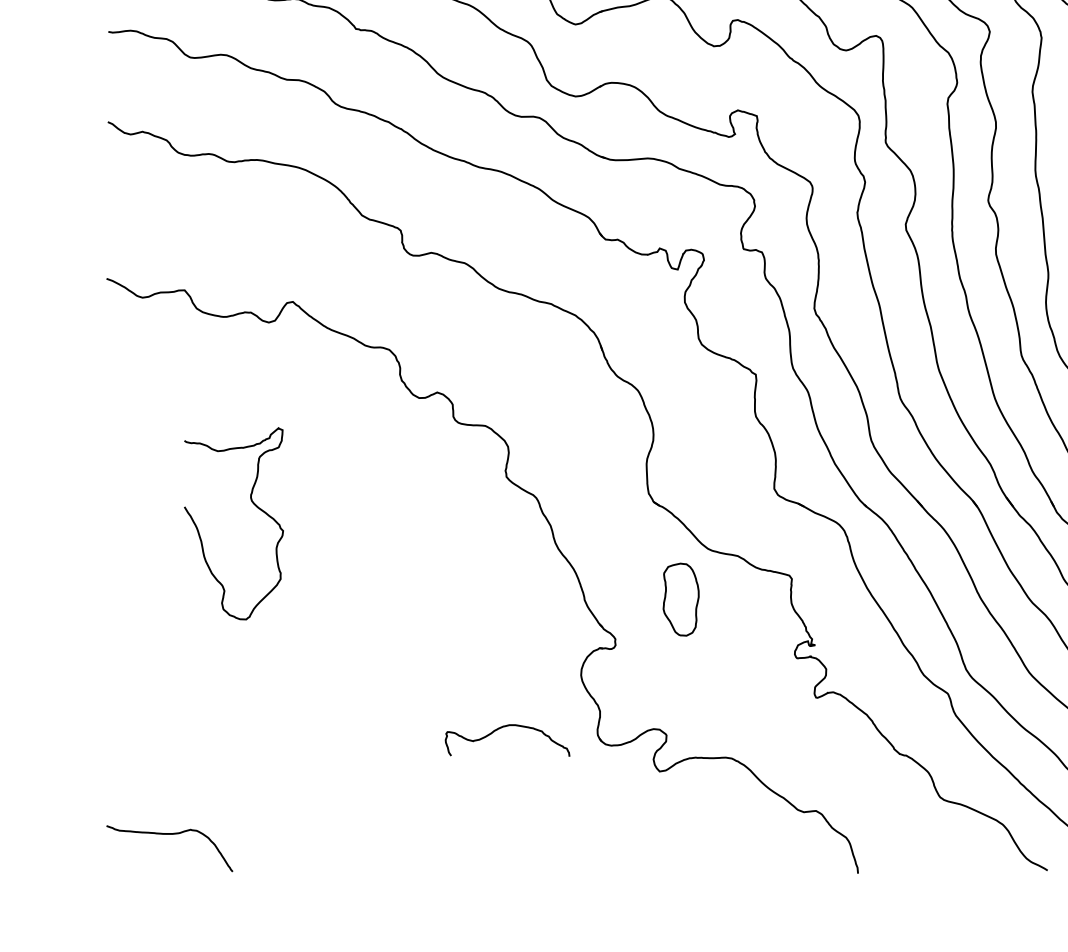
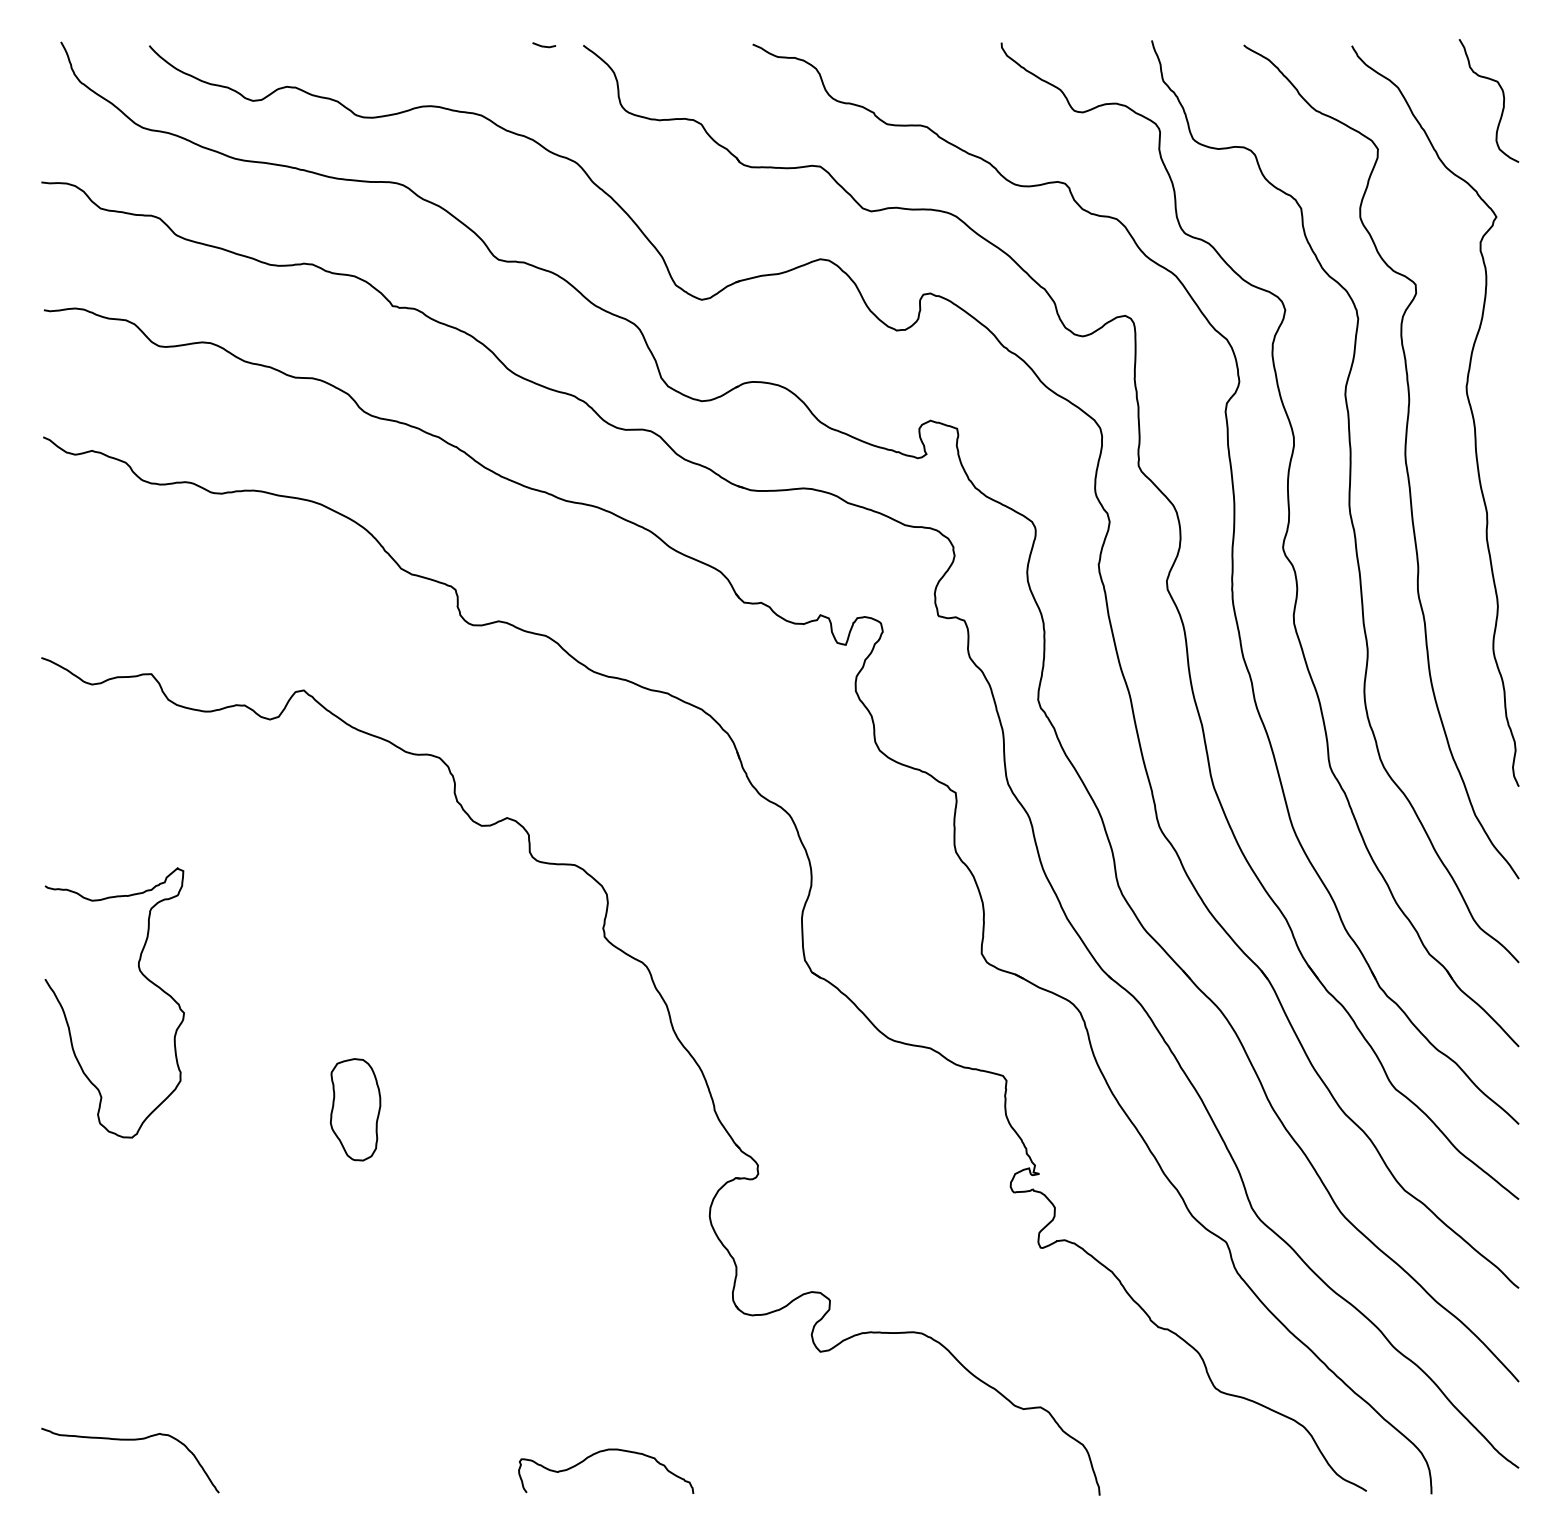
curve: (252, 503) -> (141, 974), moved
part: (681, 599) -> (355, 1109), moved
curve: (504, 727) -> (601, 1452), moved

